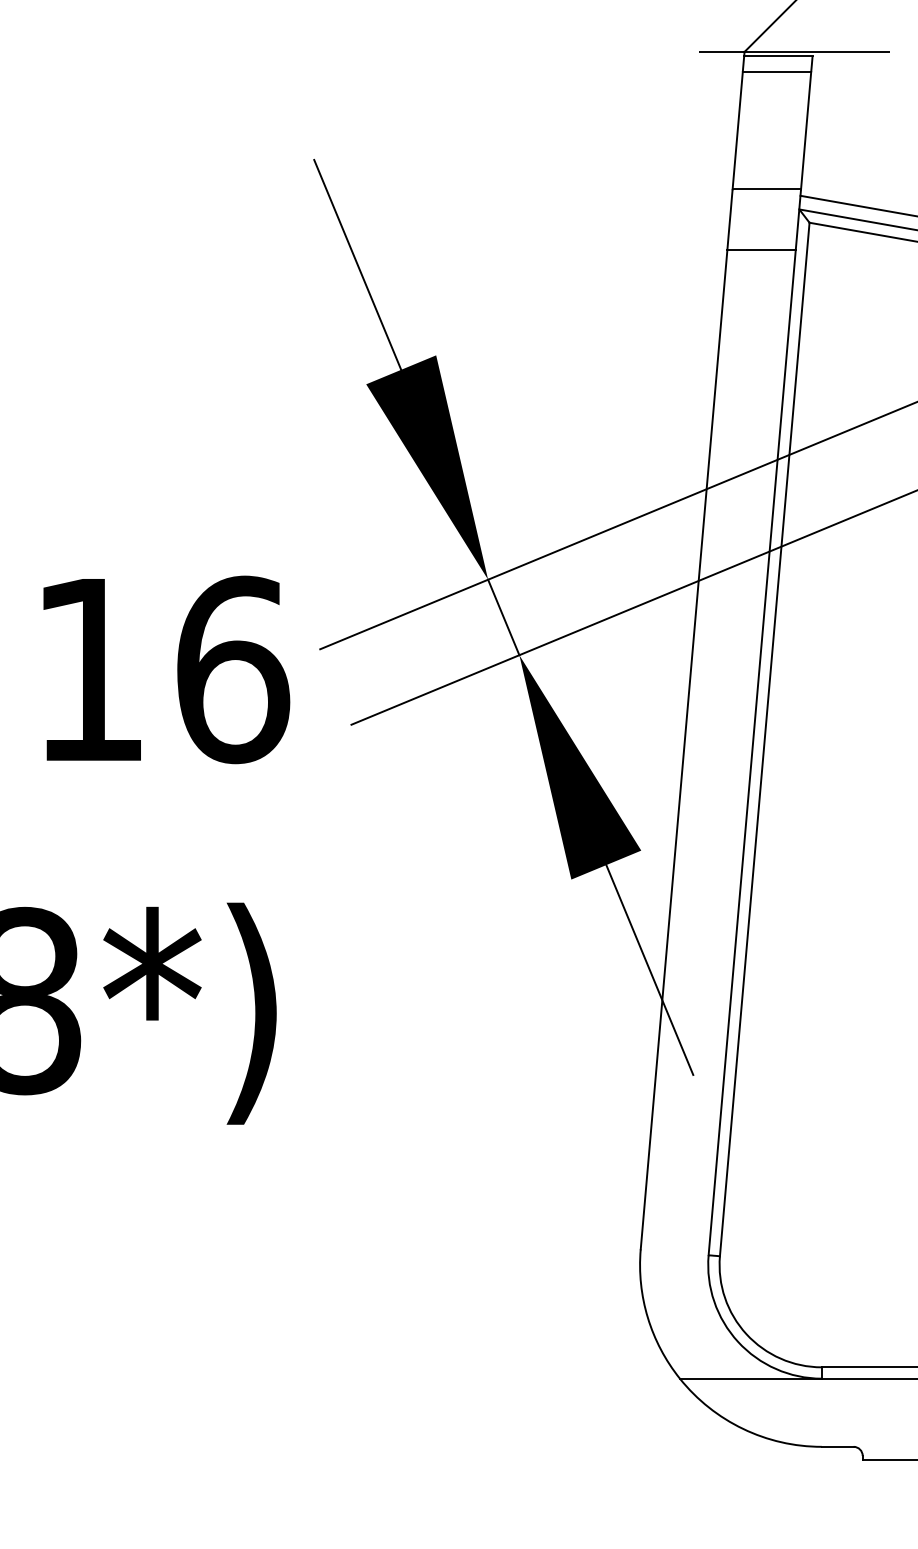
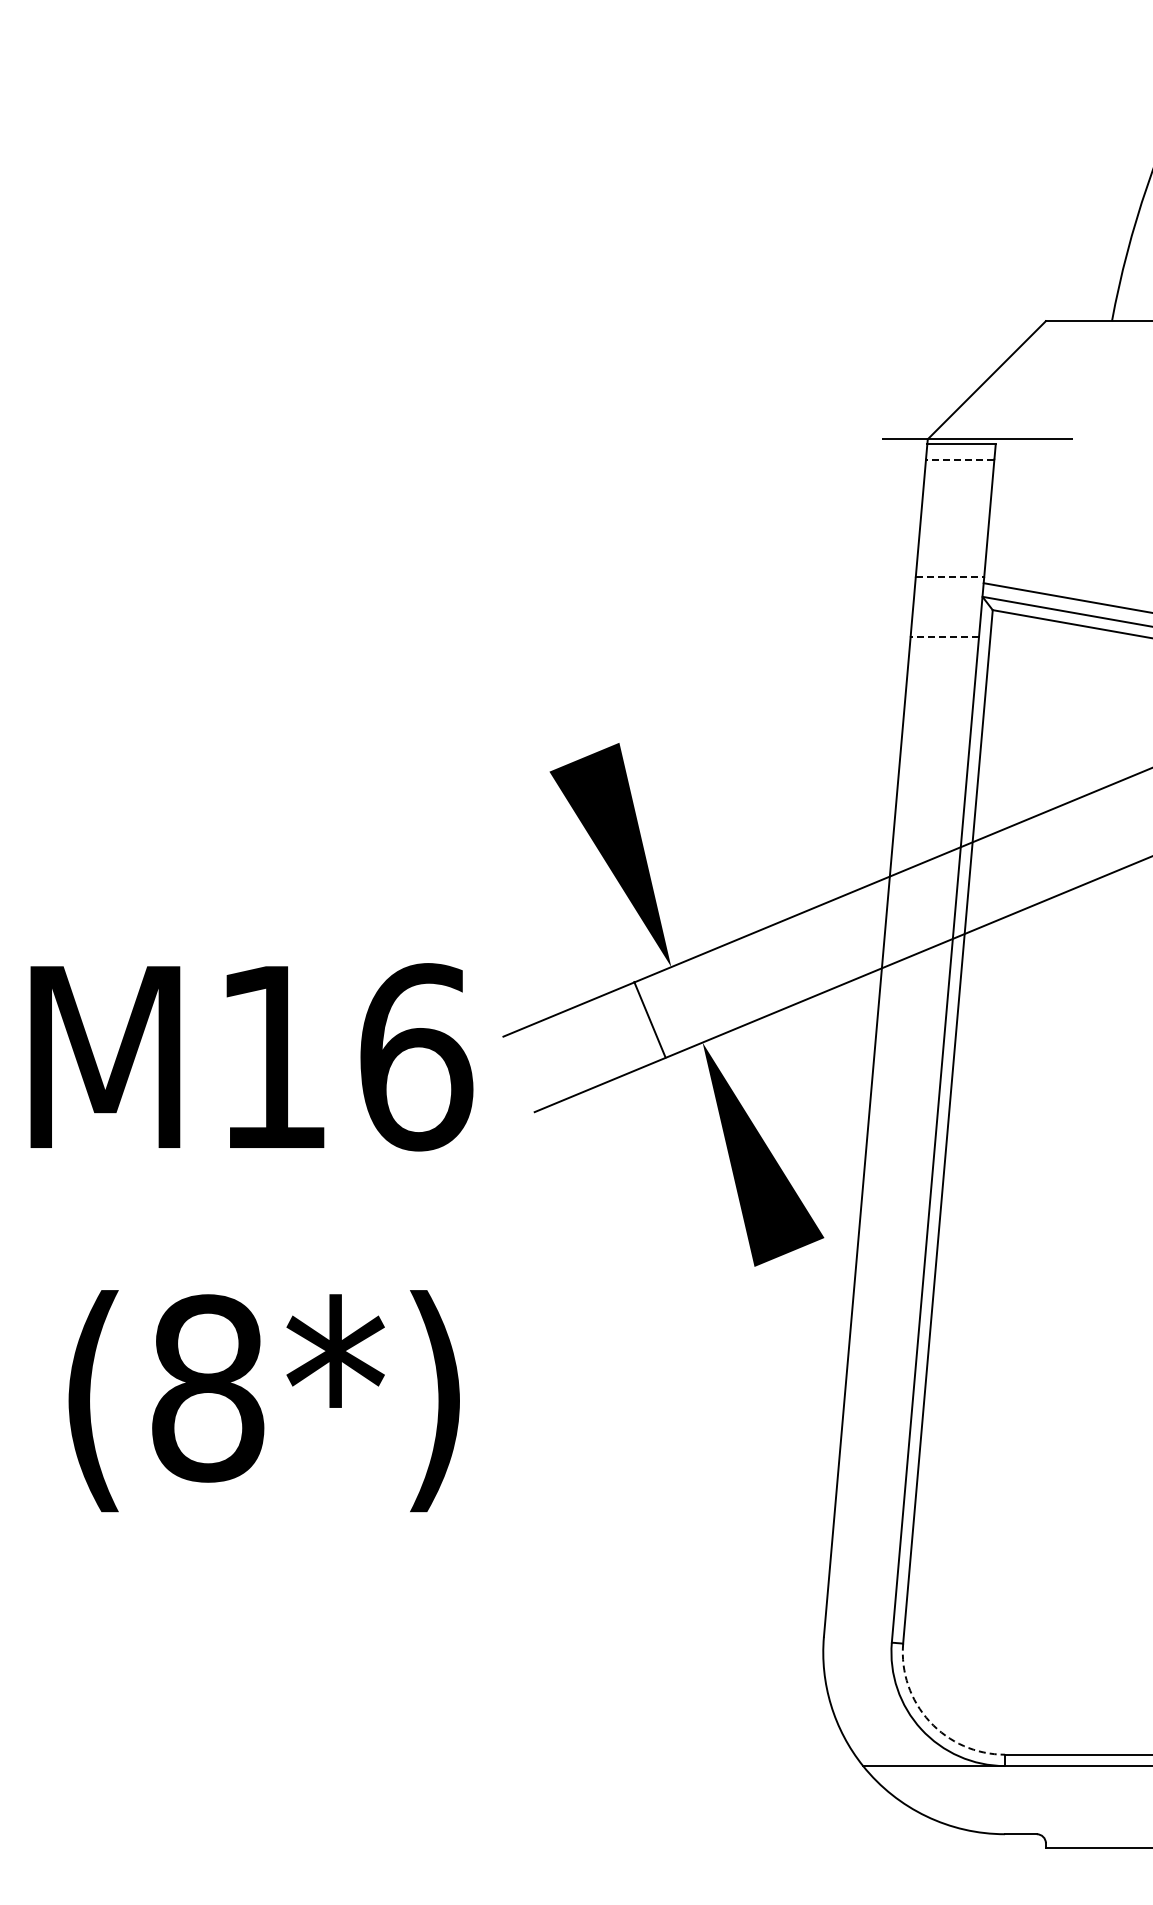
line: (776, 72) -> (959, 459), solid -> dashed
line: (767, 189) -> (950, 576), solid -> dashed
line: (761, 250) -> (944, 637), solid -> dashed
line: (357, 265) -> (540, 652), removed
line: (503, 617) -> (649, 1019), moved
line: (649, 970) -> (832, 1357), removed
arc: (746, 1334) -> (929, 1721), solid -> dashed

